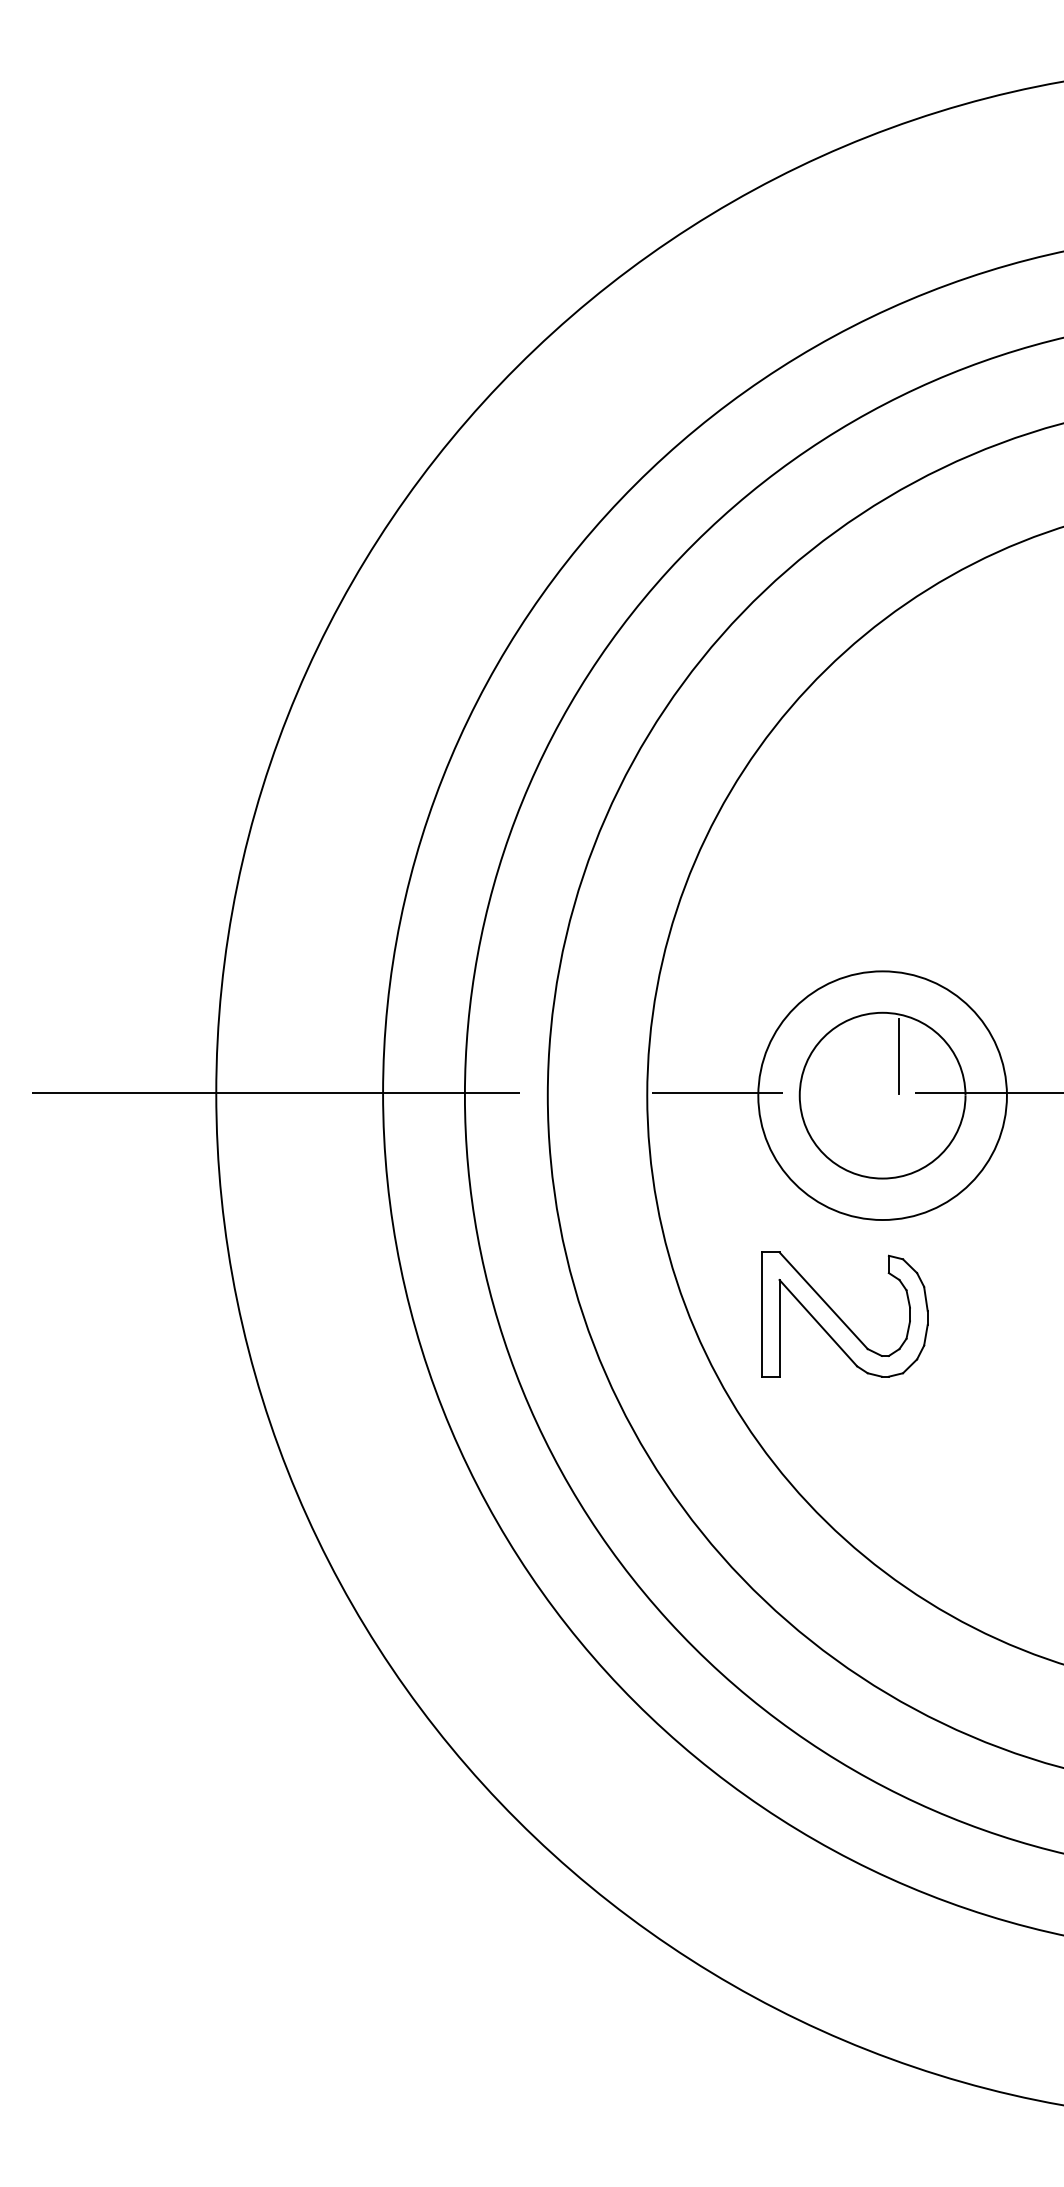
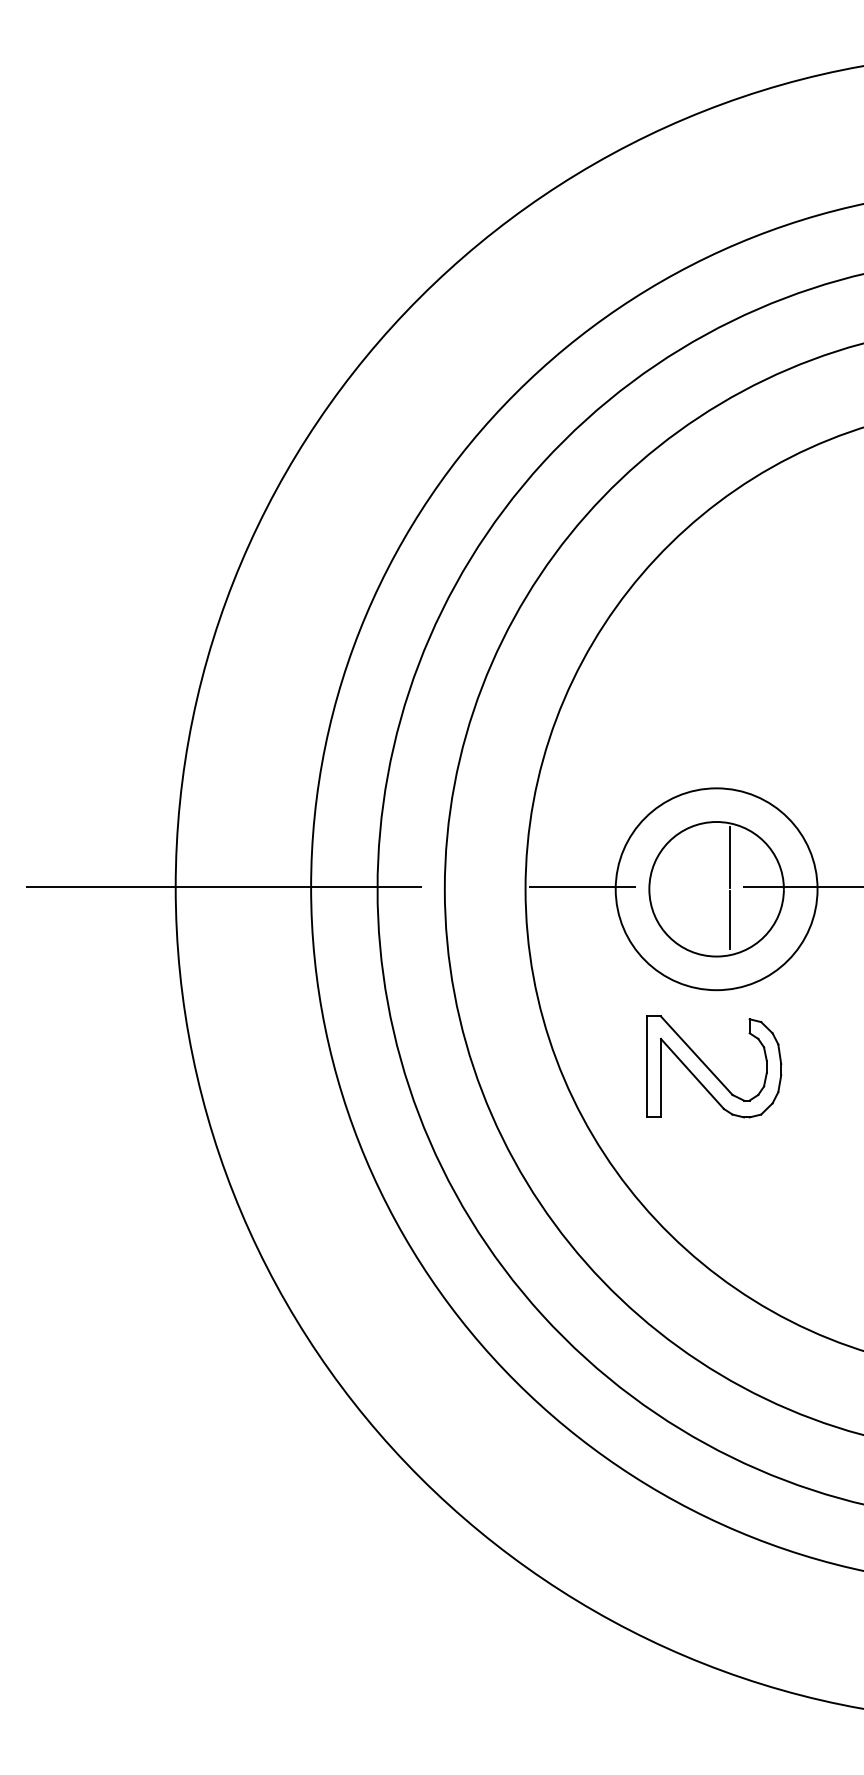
line: (899, 1132) -> (730, 919), added
part: (845, 1314) -> (714, 1066), moved

